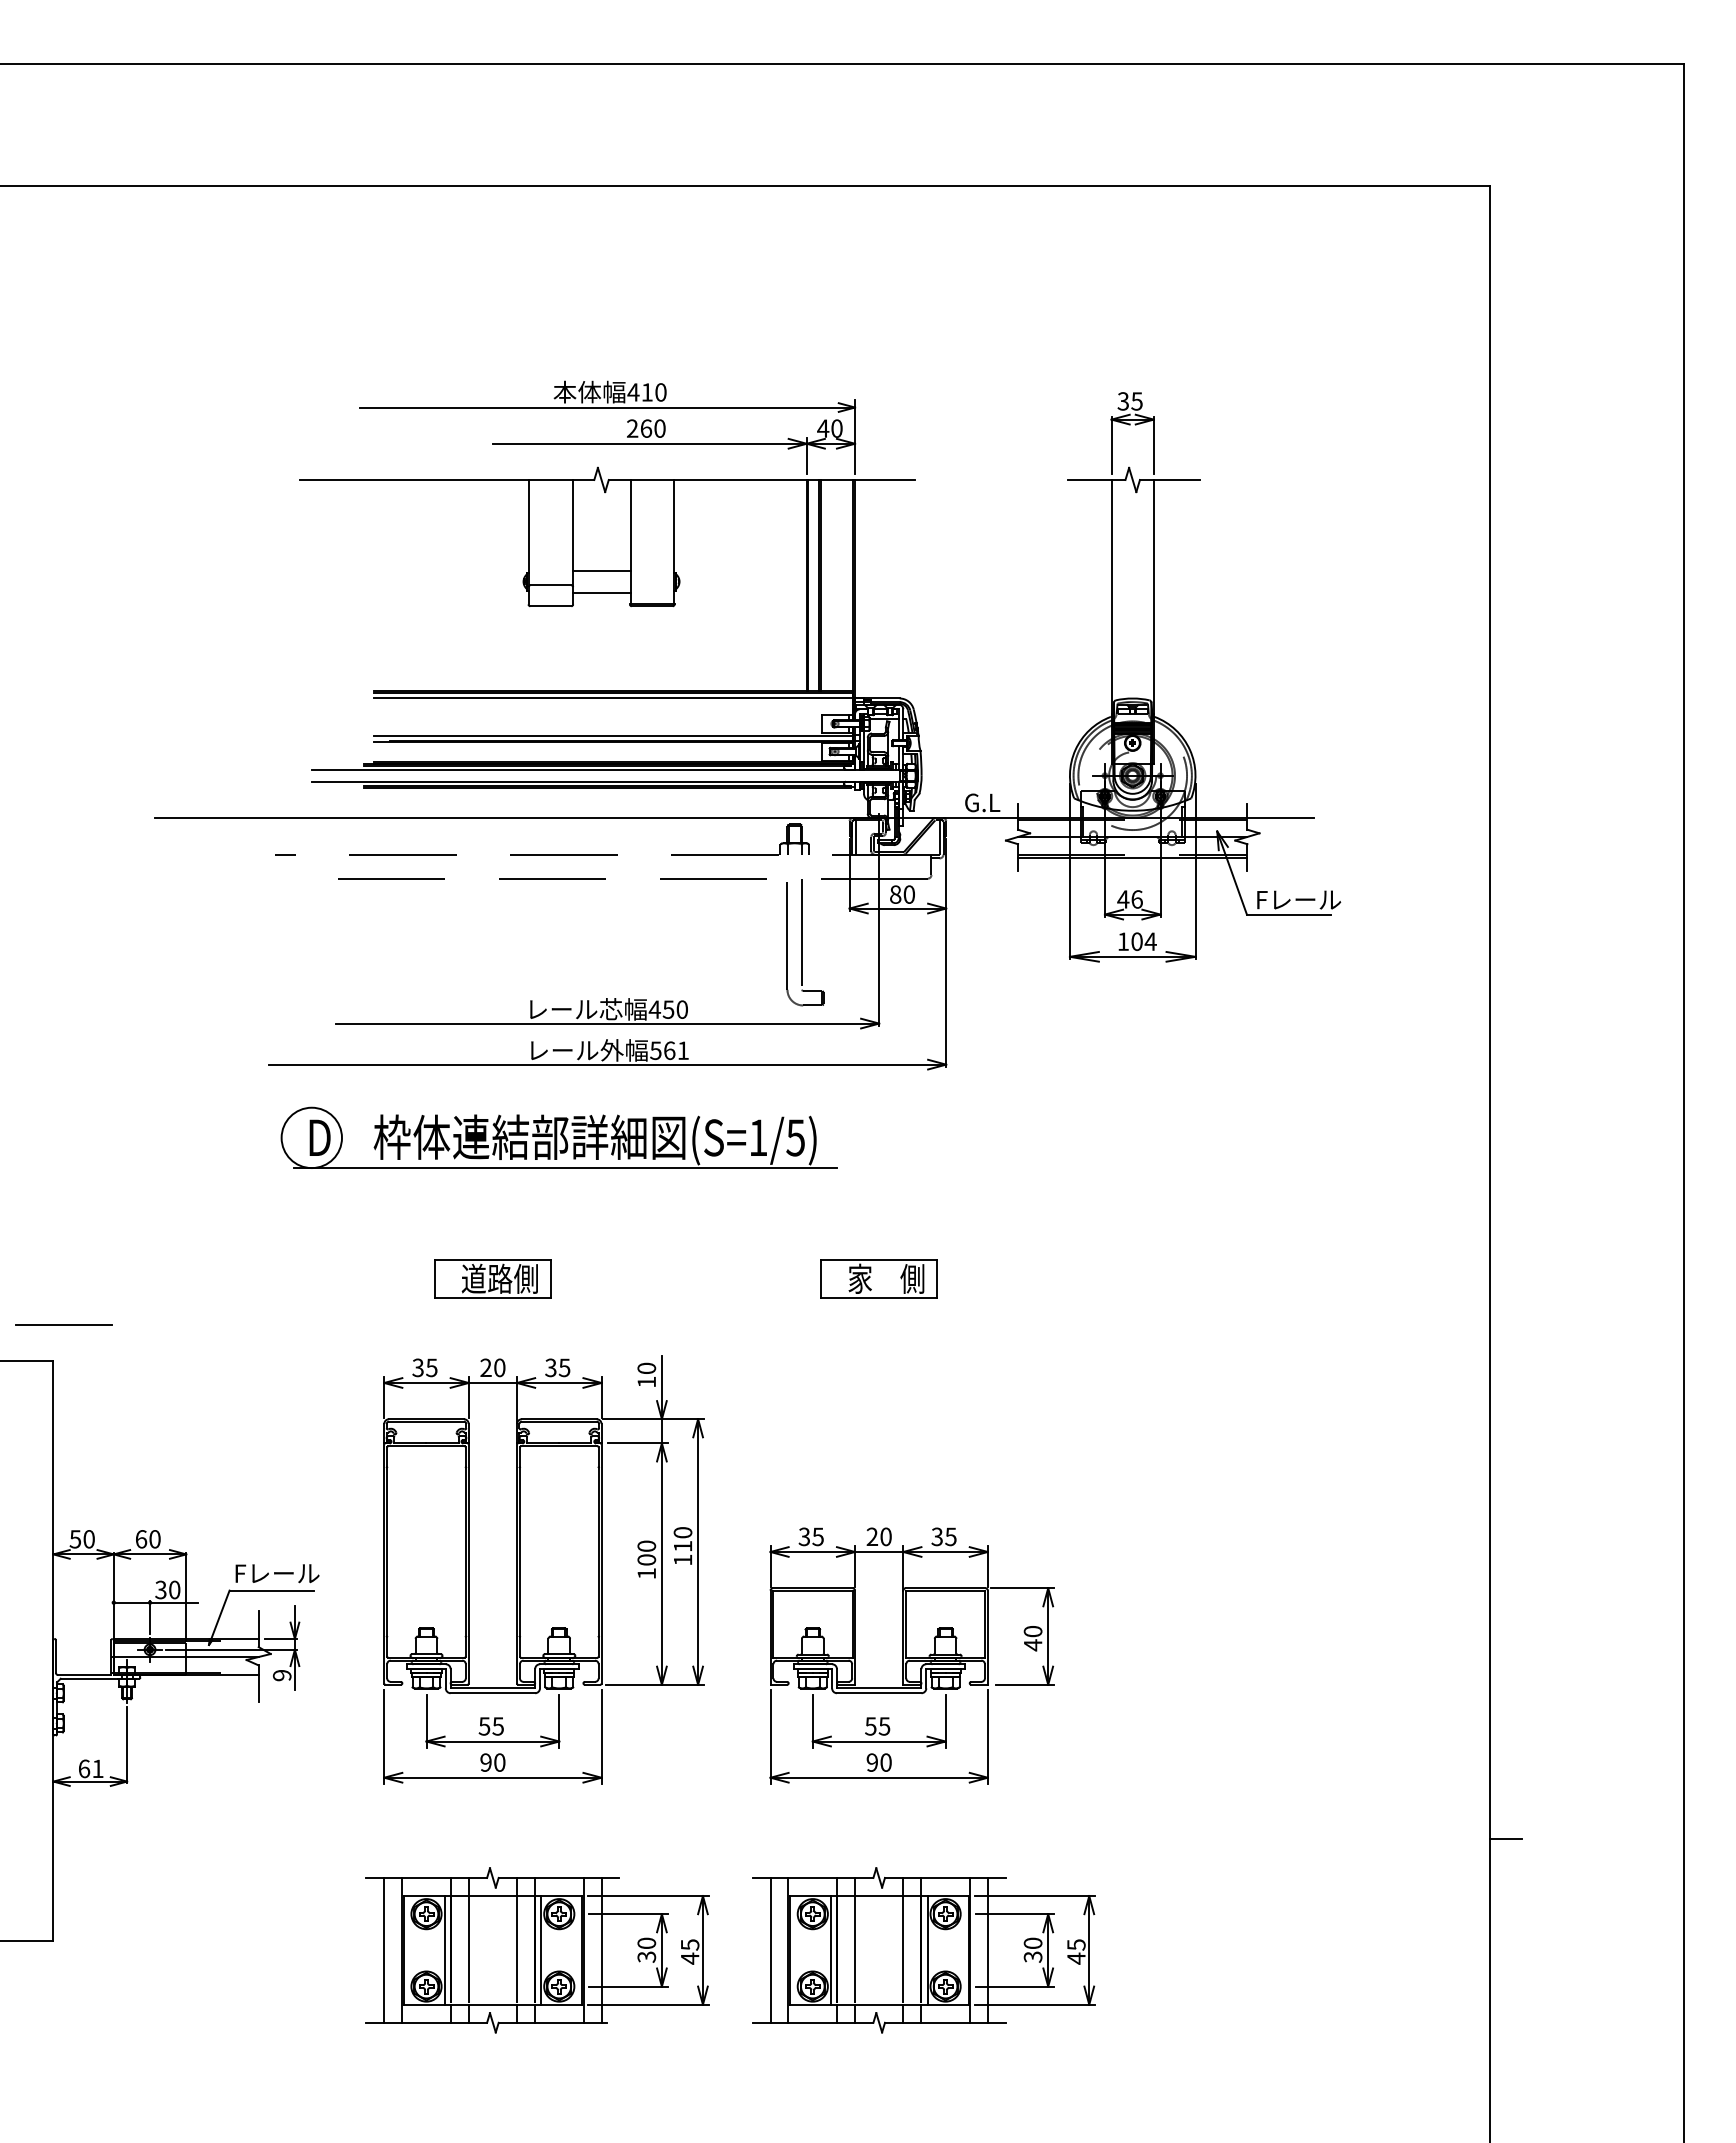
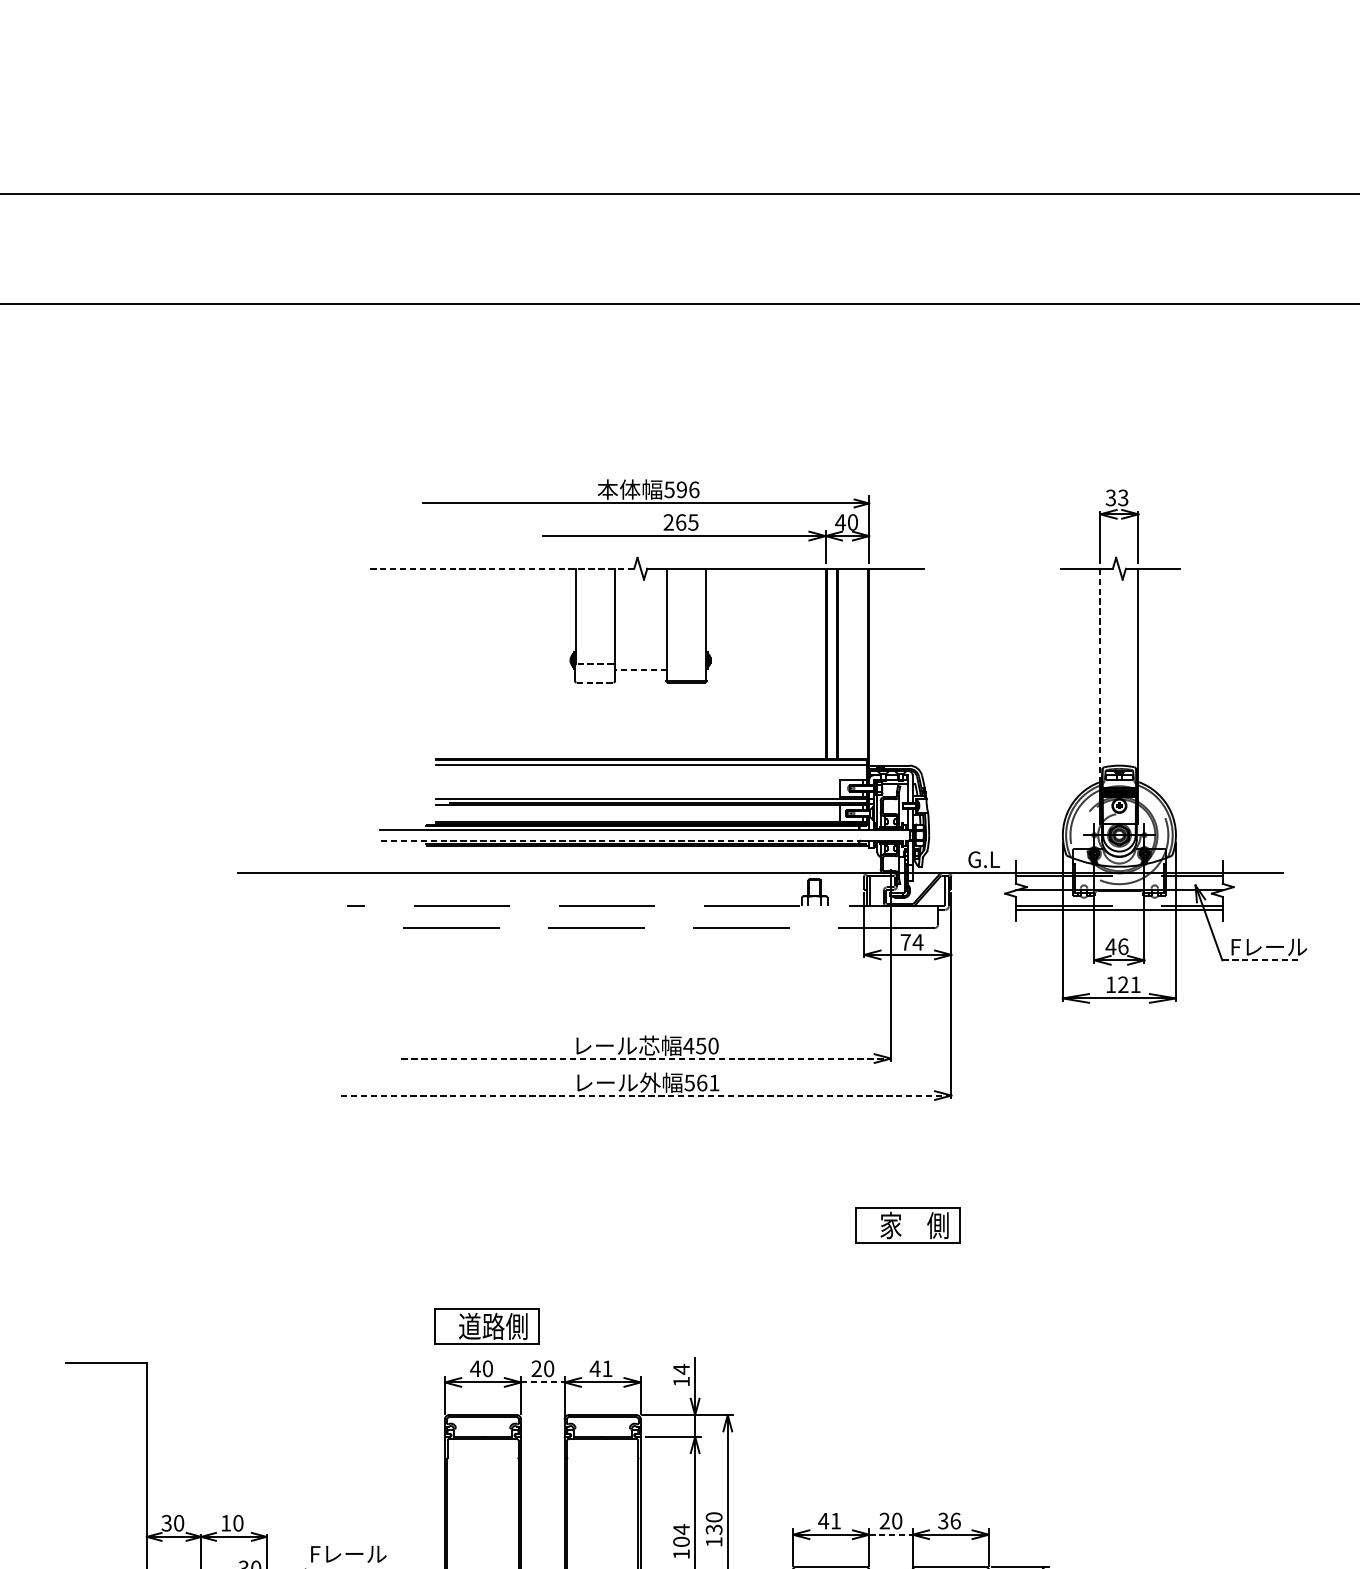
text: (646, 392) -> (681, 489), 410 -> 596
text: (1137, 401) -> (1123, 498), 35 -> 33
text: (659, 428) -> (692, 522), 260 -> 265
line: (446, 479) -> (501, 568), solid -> dashed
line: (601, 570) -> (640, 650), removed
line: (550, 585) -> (594, 663), solid -> dashed
line: (601, 592) -> (640, 670), solid -> dashed
line: (1111, 596) -> (1100, 673), solid -> dashed
line: (550, 606) -> (594, 682), solid -> dashed
line: (607, 781) -> (646, 840), solid -> dashed
text: (902, 894) -> (911, 942), 80 -> 74
line: (1289, 914) -> (1260, 960), solid -> dashed
text: (1143, 941) -> (1129, 984), 104 -> 121
part: (805, 942) -> (824, 985), removed
line: (607, 1023) -> (646, 1058), solid -> dashed
line: (607, 1064) -> (646, 1095), solid -> dashed
part: (558, 1137) -> (601, 1161), removed
part: (492, 1278) -> (486, 1326), moved
part: (878, 1278) -> (907, 1225), moved
line: (63, 1325) -> (155, 1330), removed
text: (424, 1367) -> (481, 1368), 35 -> 40
text: (557, 1367) -> (601, 1368), 35 -> 41
text: (646, 1368) -> (681, 1369), 10 -> 14
line: (493, 1382) -> (543, 1381), solid -> dashed
text: (810, 1536) -> (829, 1520), 35 -> 41
text: (950, 1536) -> (955, 1520), 35 -> 36
text: (75, 1539) -> (166, 1523), 50 -> 30
text: (141, 1539) -> (226, 1523), 60 -> 10
text: (646, 1546) -> (681, 1529), 100 -> 104
text: (682, 1546) -> (713, 1529), 110 -> 130
line: (879, 1551) -> (891, 1534), solid -> dashed

